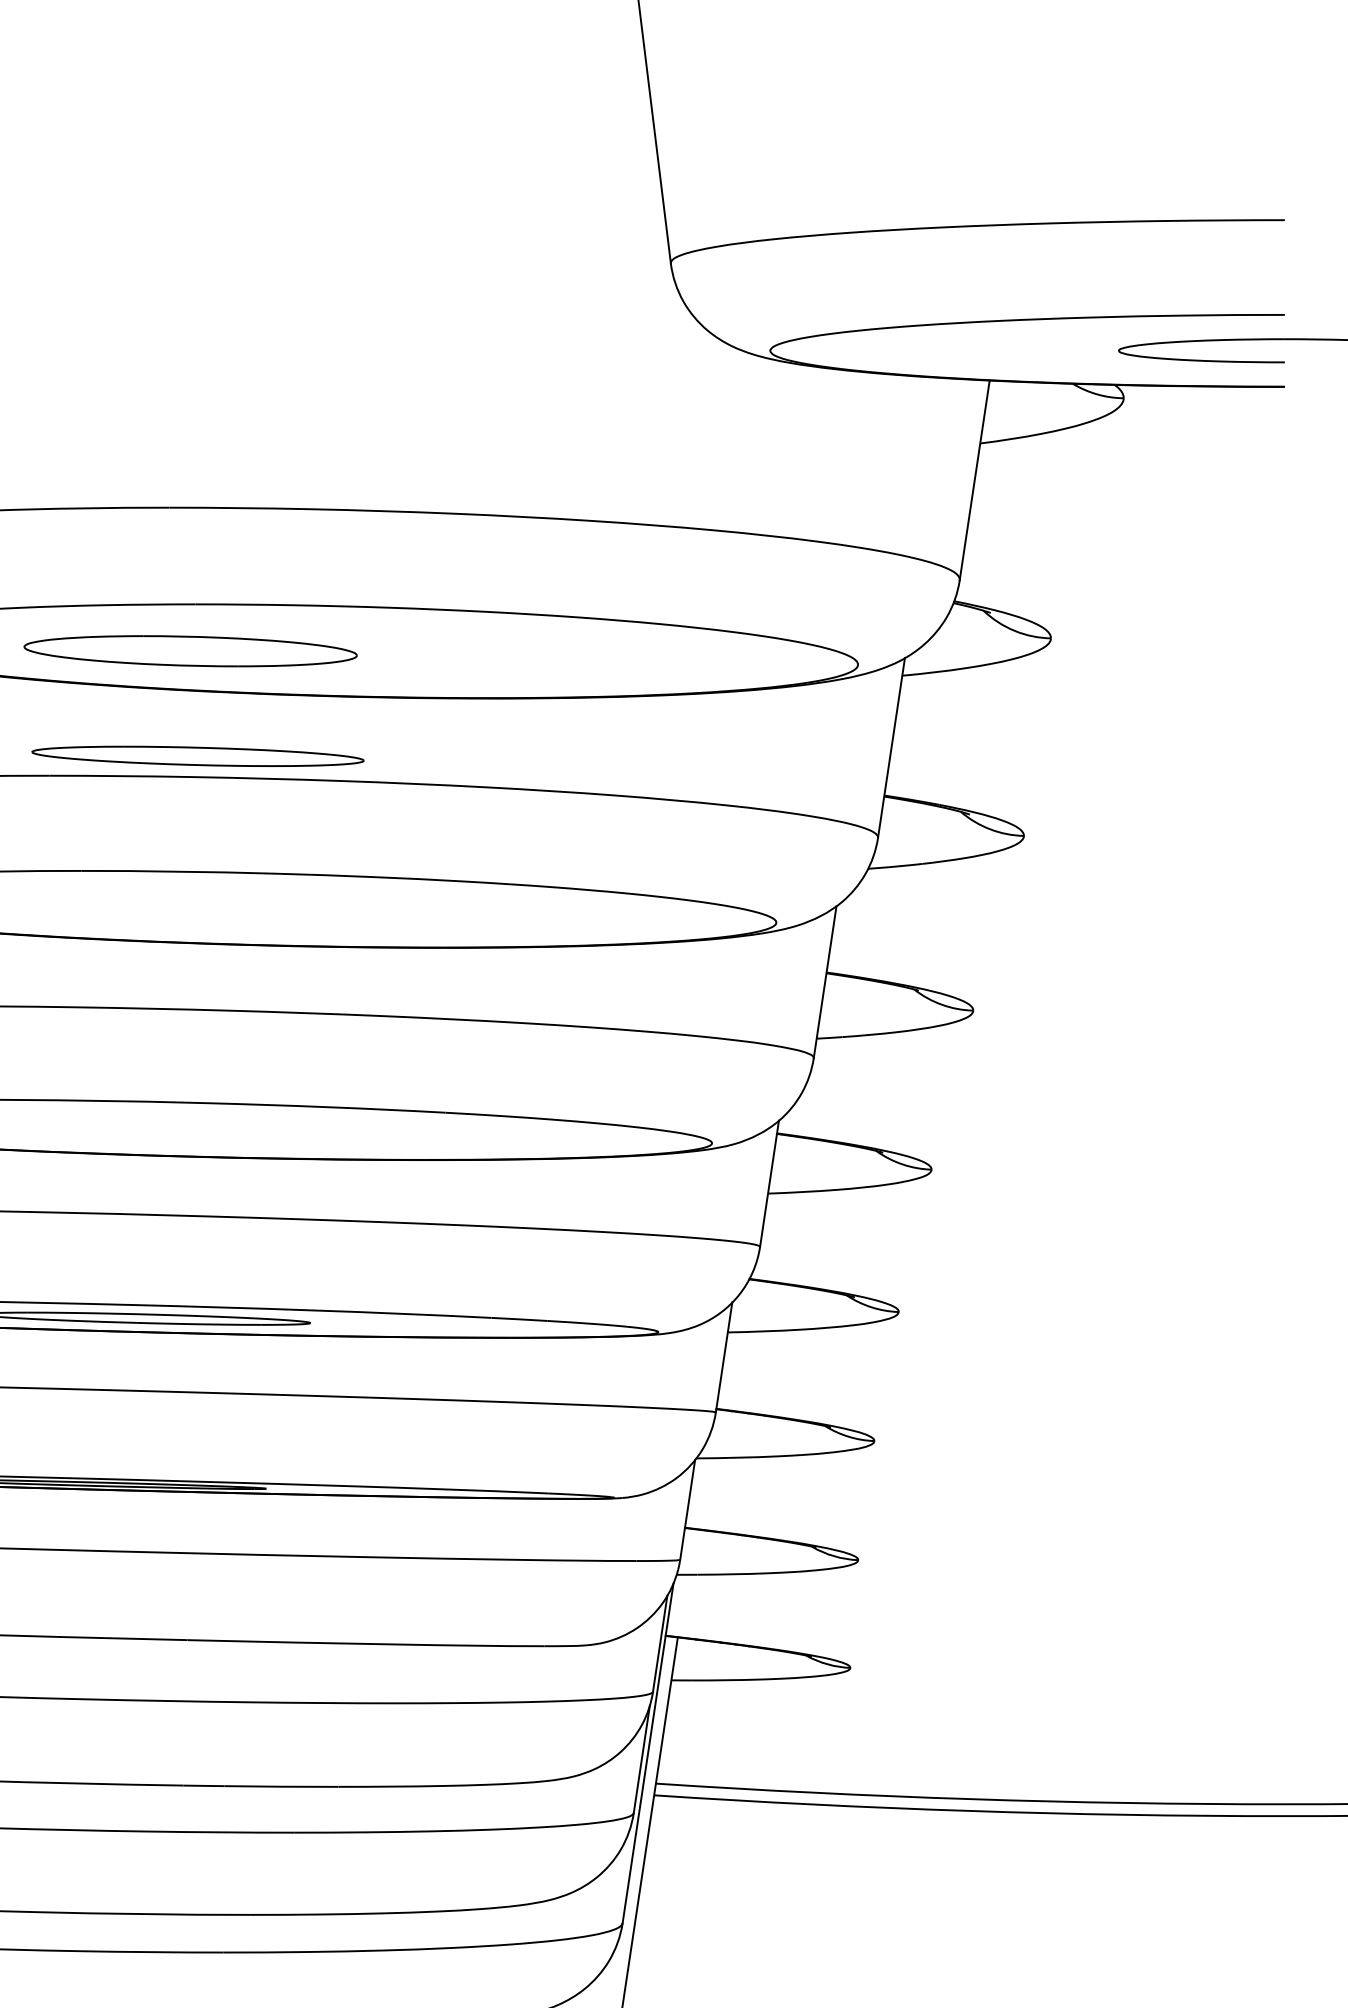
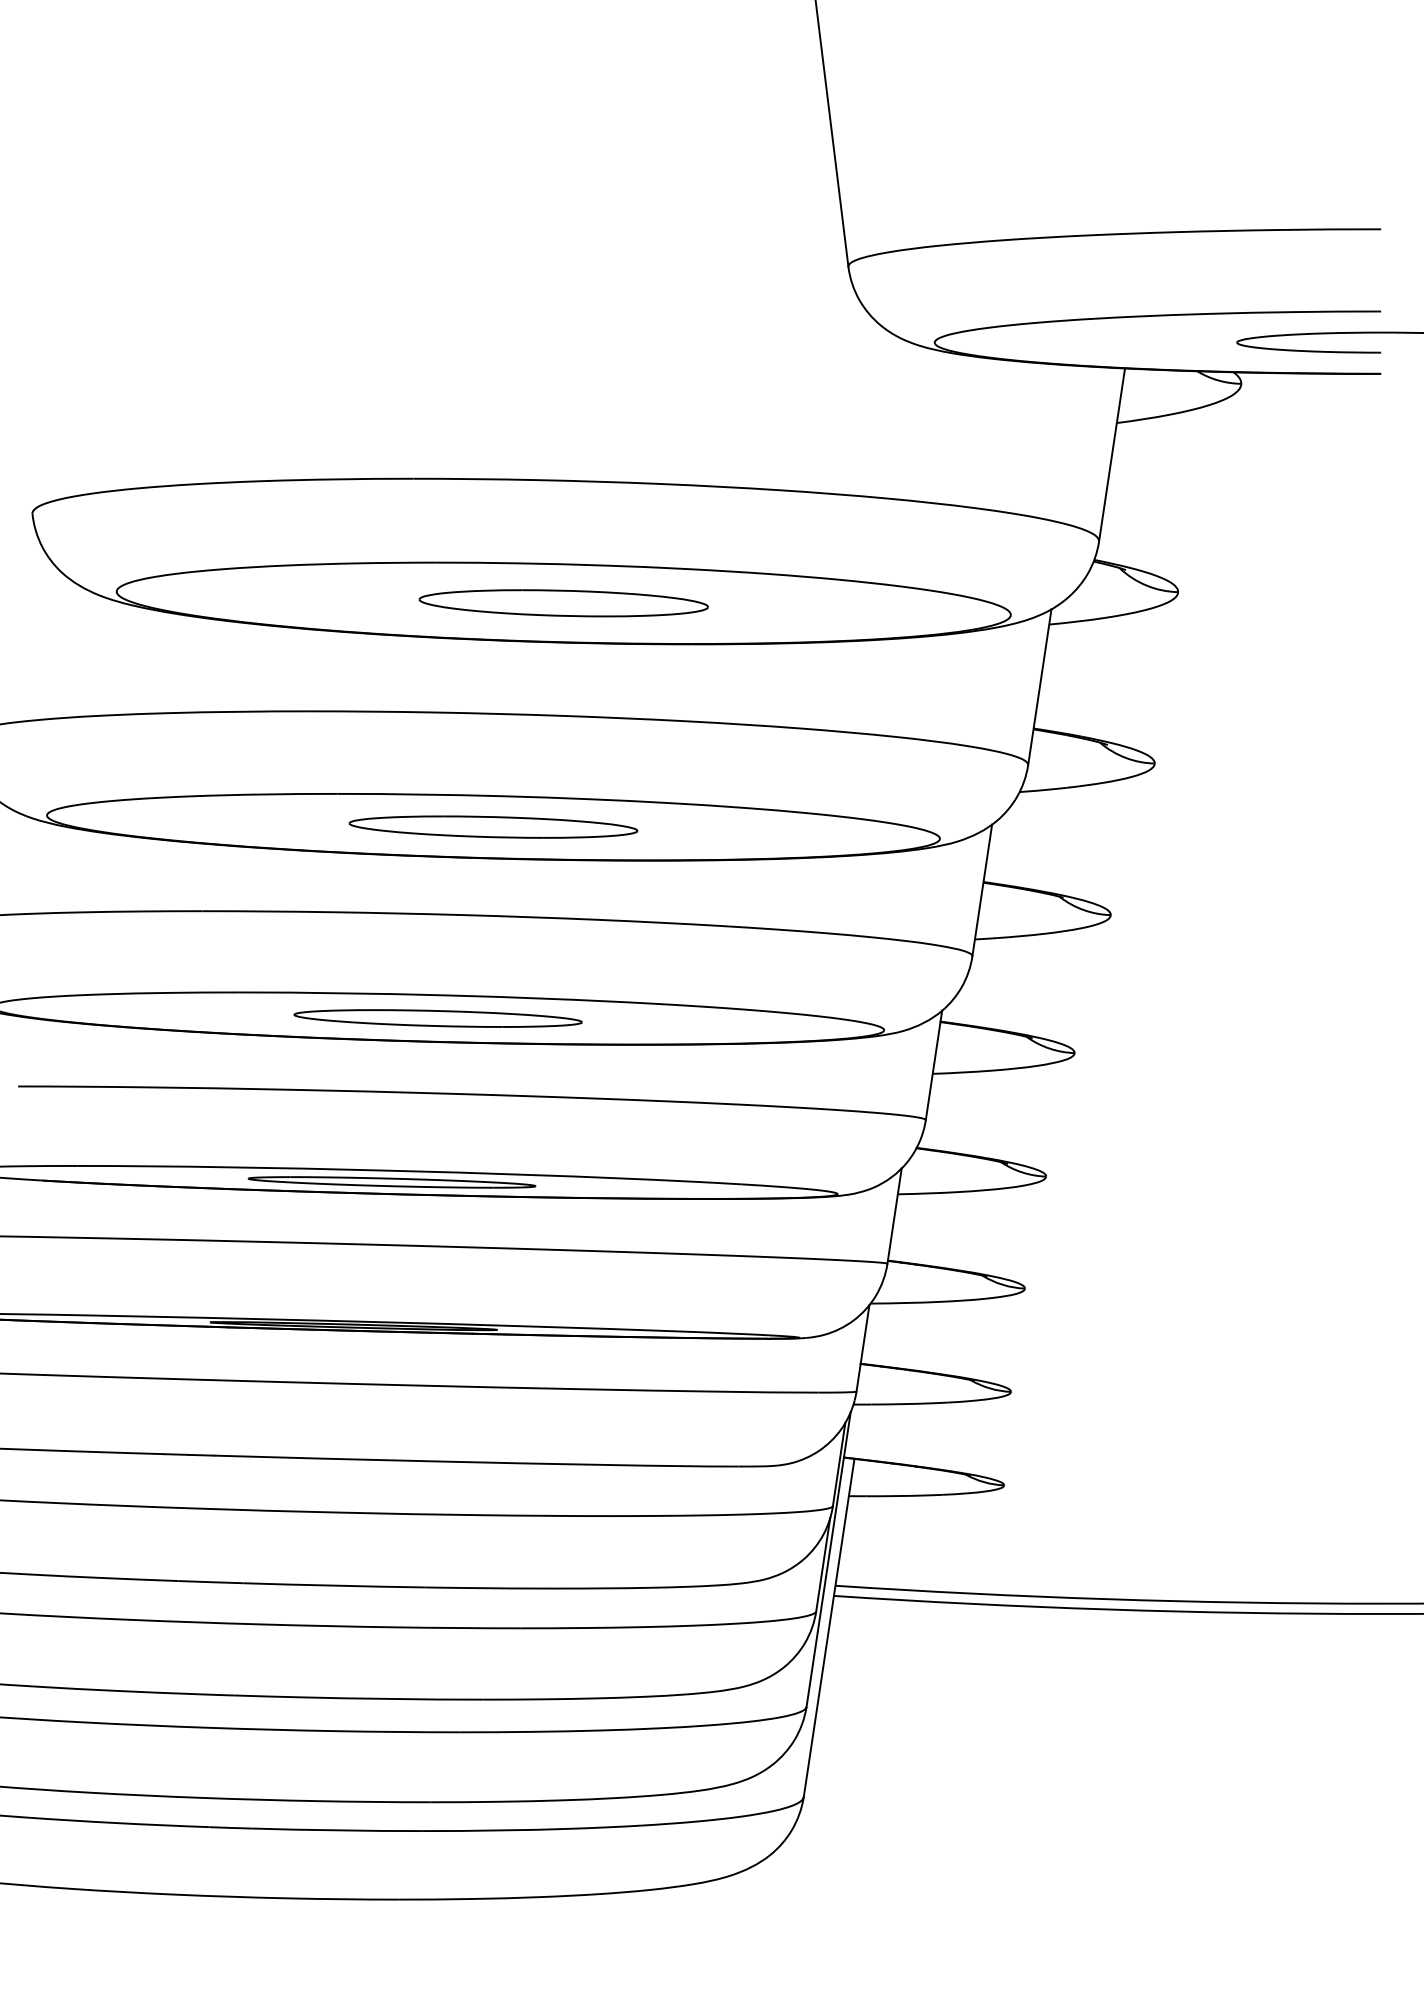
part: (190, 651) -> (563, 603), moved
part: (197, 756) -> (437, 1018), moved
part: (261, 908) -> (493, 826), added

